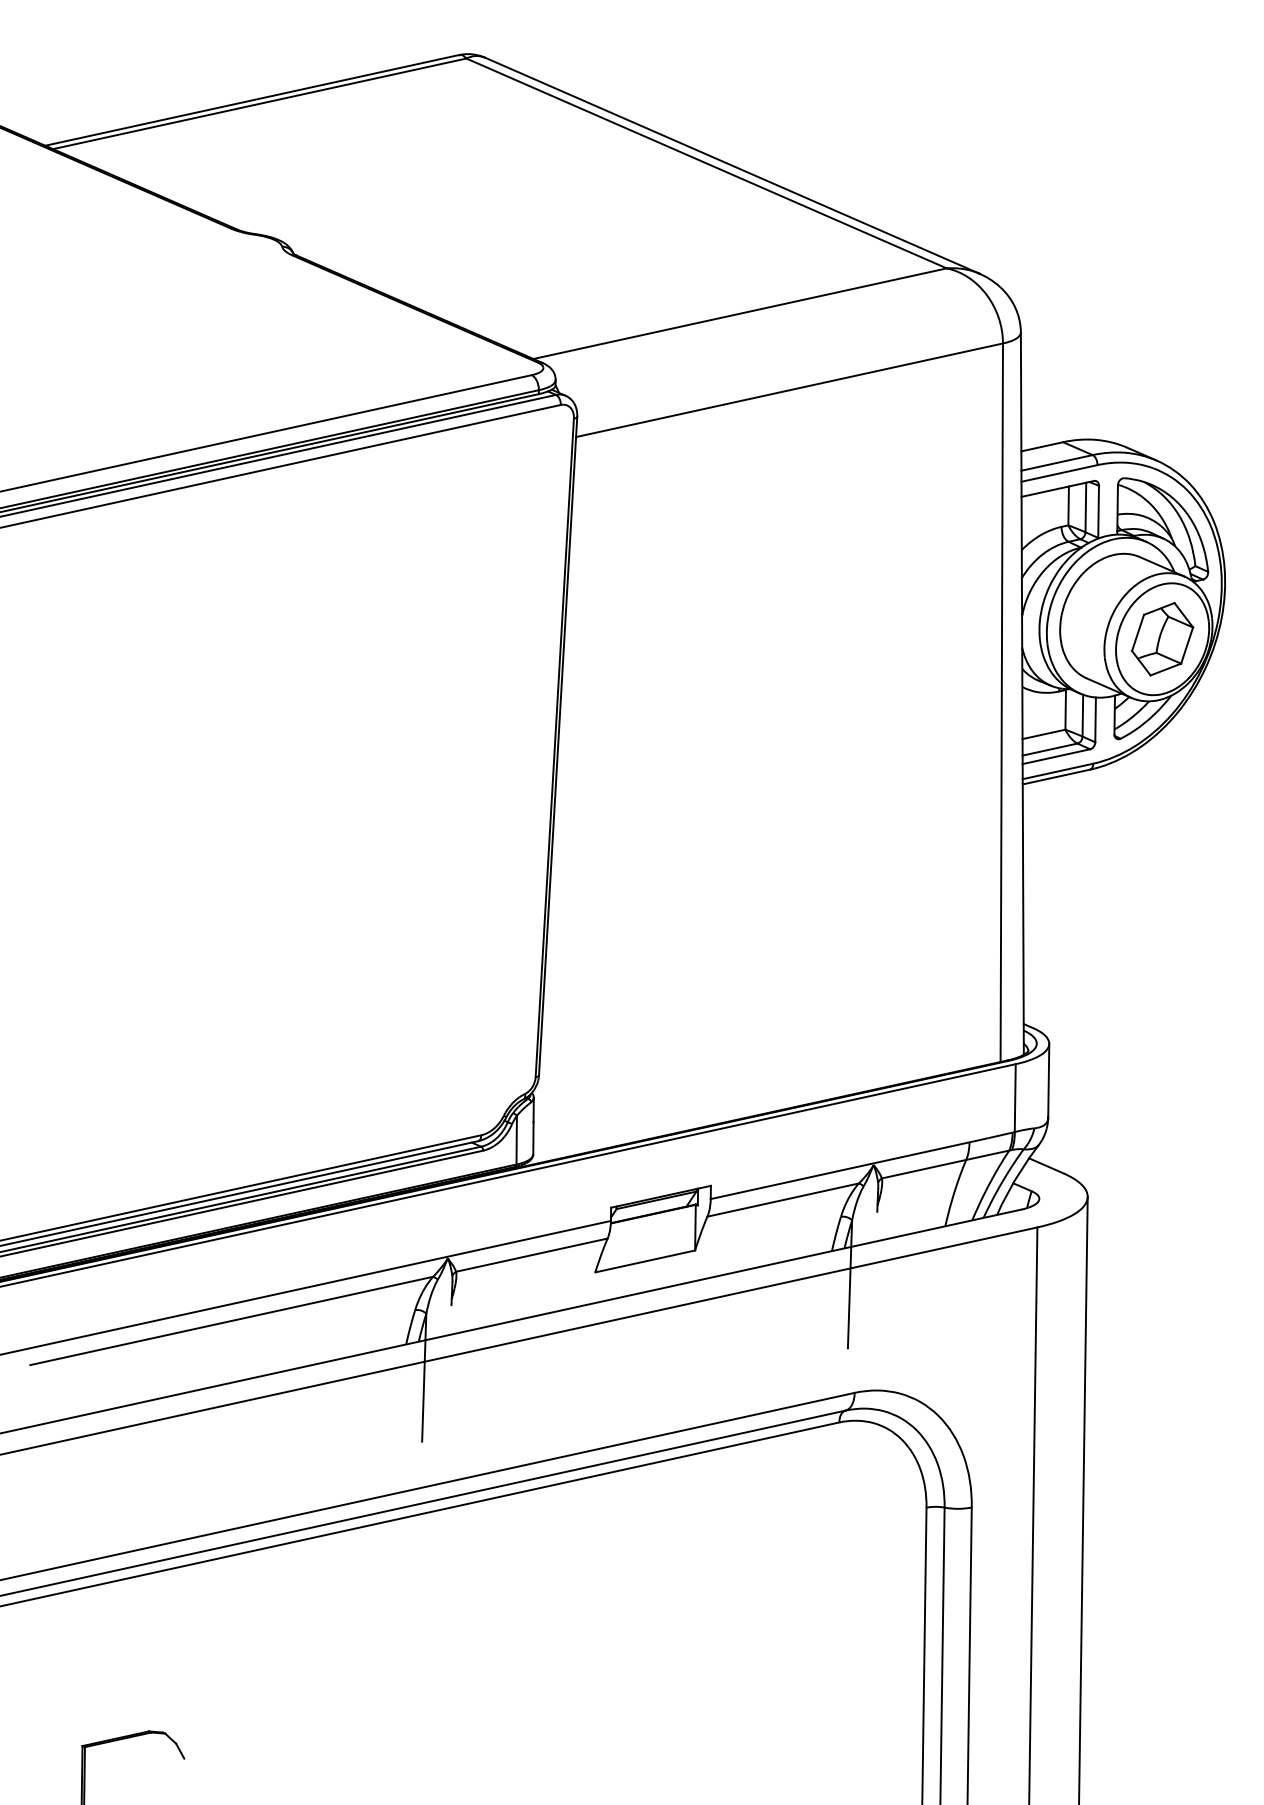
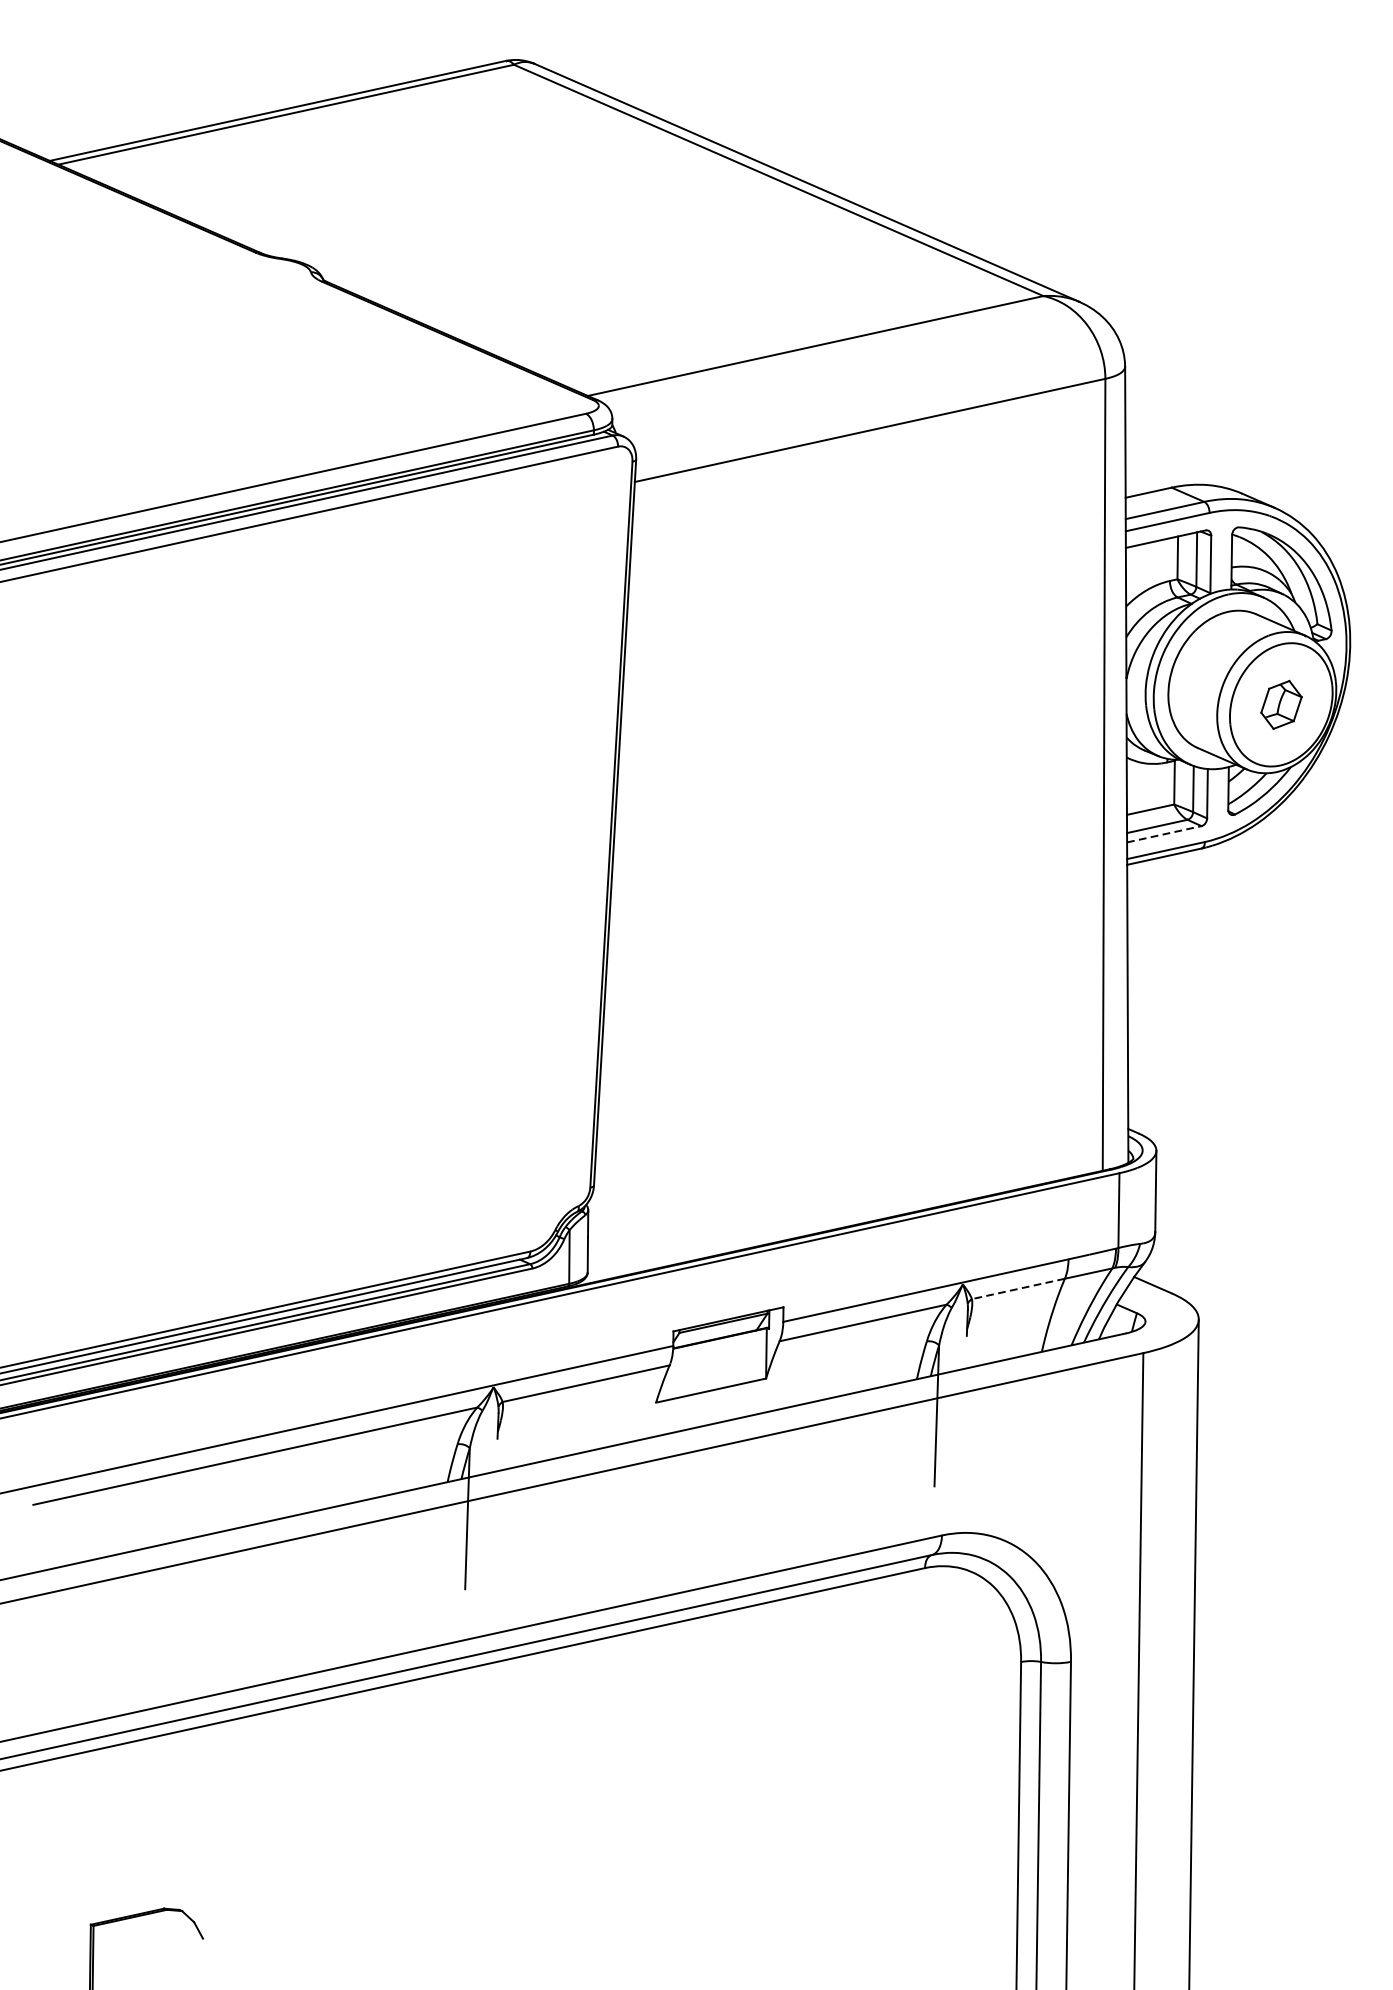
part: (1162, 639) -> (1281, 705), size x0.6
line: (1056, 756) -> (1164, 834), solid -> dashed
line: (923, 1169) -> (1017, 1289), solid -> dashed

